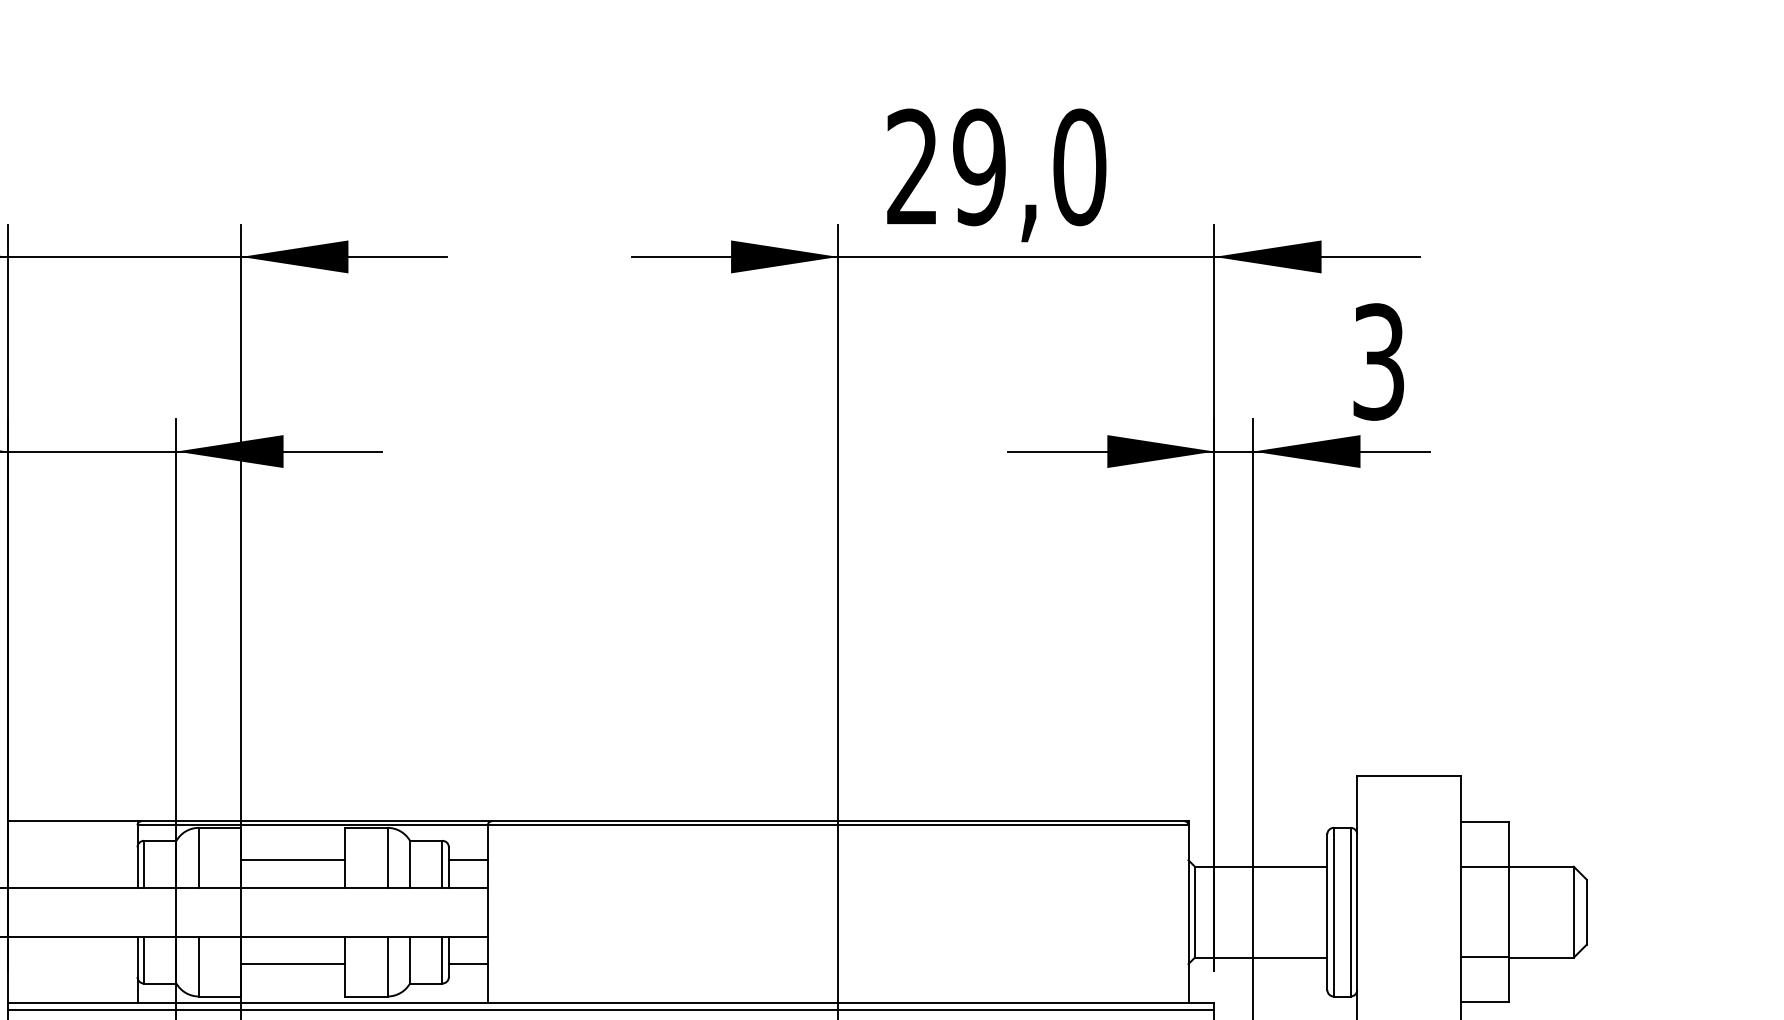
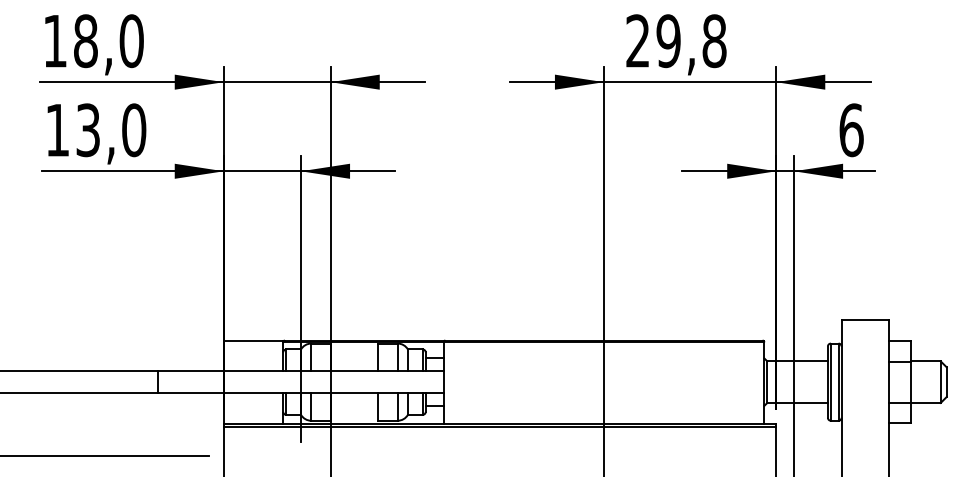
text: (1079, 165) -> (714, 40), 29,0 -> 29,8
text: (1378, 362) -> (851, 130), 3 -> 6
line: (293, 860) -> (354, 358), removed
line: (293, 963) -> (354, 405), removed

